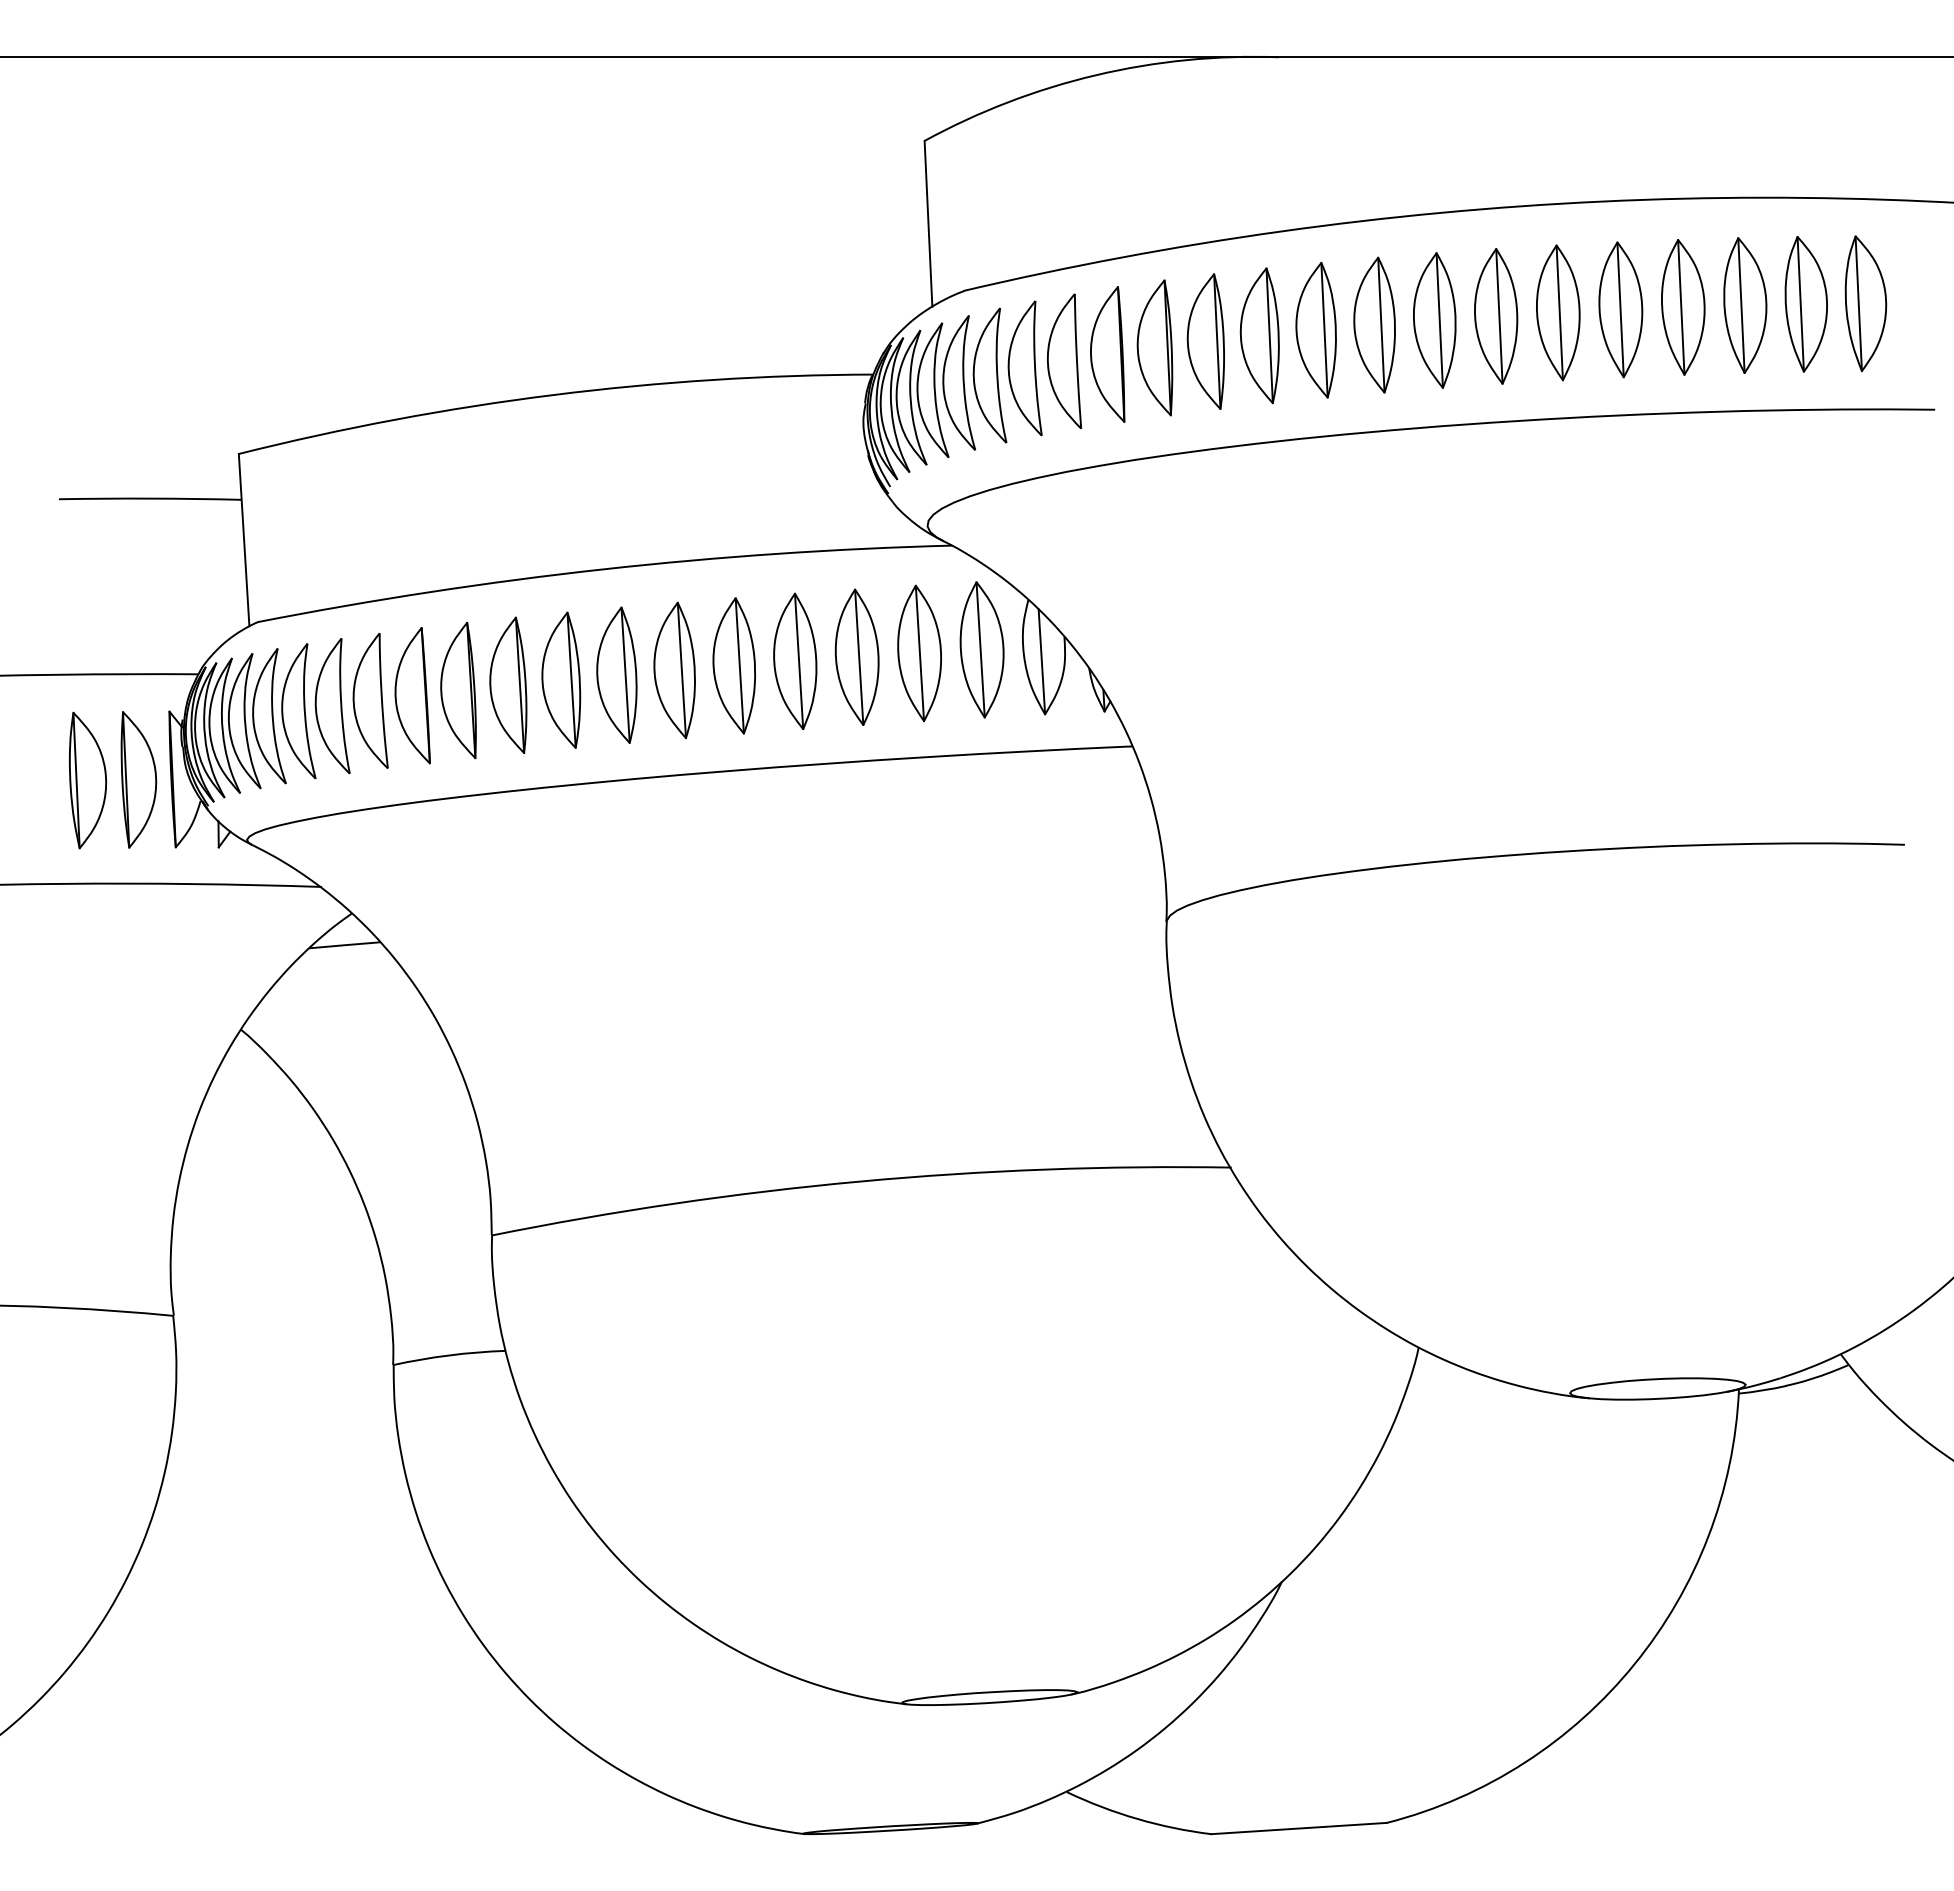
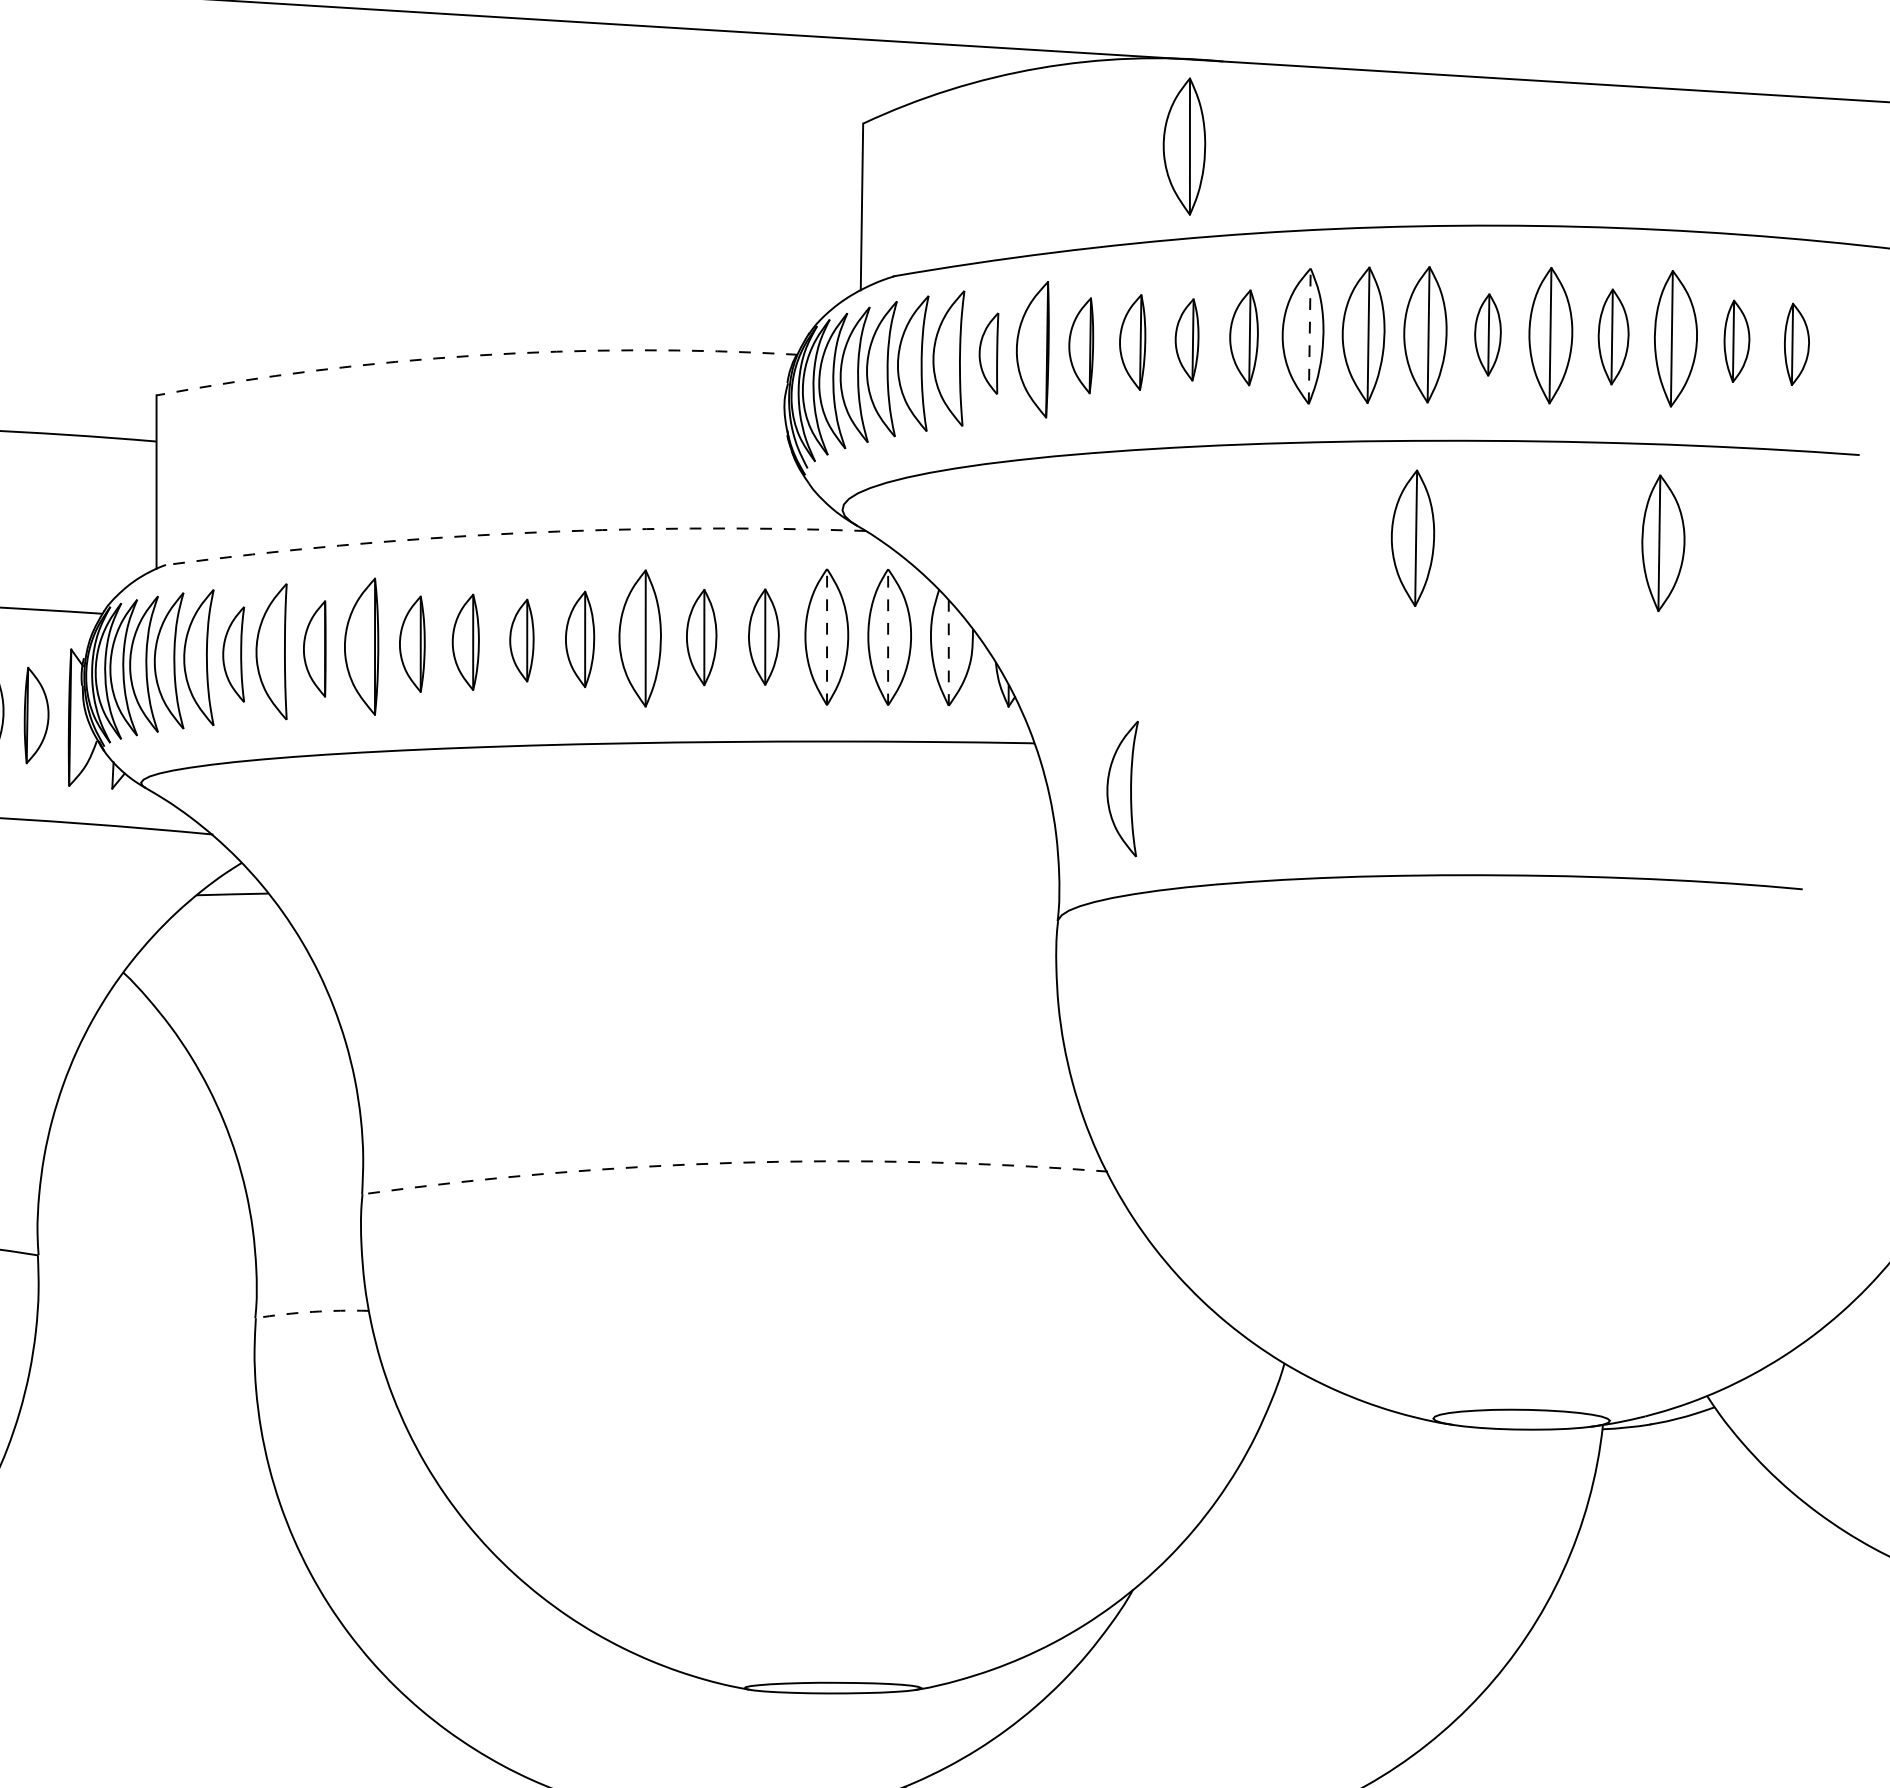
part: (1244, 143) -> (1183, 145), added
part: (1865, 303) -> (1796, 344), size x0.6
part: (1805, 304) -> (1736, 341), size x0.6
part: (1683, 307) -> (1613, 337), size x0.7
part: (1558, 312) -> (1488, 334), size x0.6
line: (1381, 325) -> (1309, 336), solid -> dashed
part: (1315, 330) -> (1243, 337), size x0.7
part: (1259, 335) -> (1186, 339), size x0.6
part: (1205, 341) -> (1132, 341), size x0.7
part: (1154, 347) -> (1080, 344), size x0.7
part: (1063, 361) -> (988, 353), size x0.6
arc: (553, 394) -> (475, 355), solid -> dashed
part: (1745, 509) -> (1663, 543), added
part: (1496, 519) -> (1413, 538), added
arc: (603, 569) -> (514, 533), solid -> dashed
line: (980, 649) -> (888, 636), solid -> dashed
line: (919, 653) -> (826, 637), solid -> dashed
part: (856, 656) -> (763, 636), size x0.7
part: (795, 660) -> (701, 636), size x0.7
line: (1041, 661) -> (948, 652), solid -> dashed
part: (674, 670) -> (579, 639), size x0.7
part: (616, 674) -> (521, 639), size x0.6
part: (561, 679) -> (466, 641), size x0.7
part: (508, 684) -> (412, 643), size x0.7
part: (412, 695) -> (315, 648), size x0.7
part: (332, 706) -> (234, 654), size x0.7
part: (138, 779) -> (35, 715), size x0.7
part: (1223, 785) -> (1123, 788), added
arc: (859, 1181) -> (734, 1162), solid -> dashed
arc: (449, 1355) -> (312, 1312), solid -> dashed

